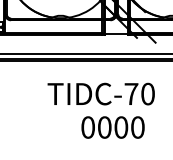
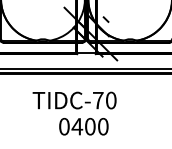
text: (104, 127) -> (77, 126), 0000 -> 0400

